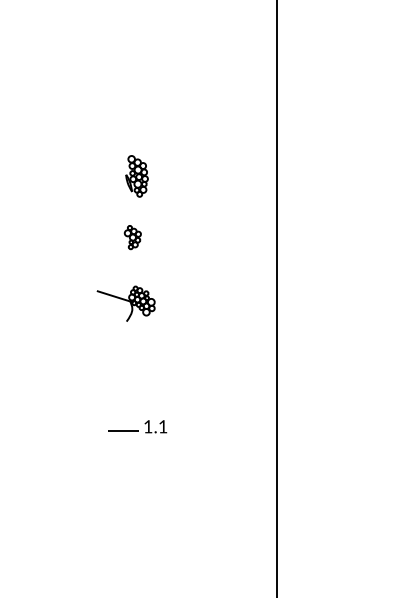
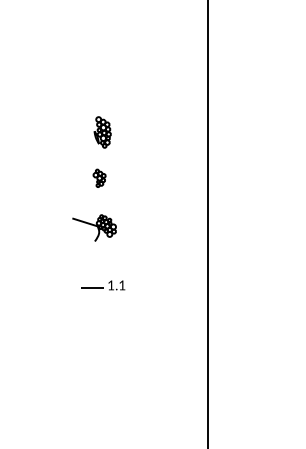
part: (138, 426) -> (103, 285), moved

